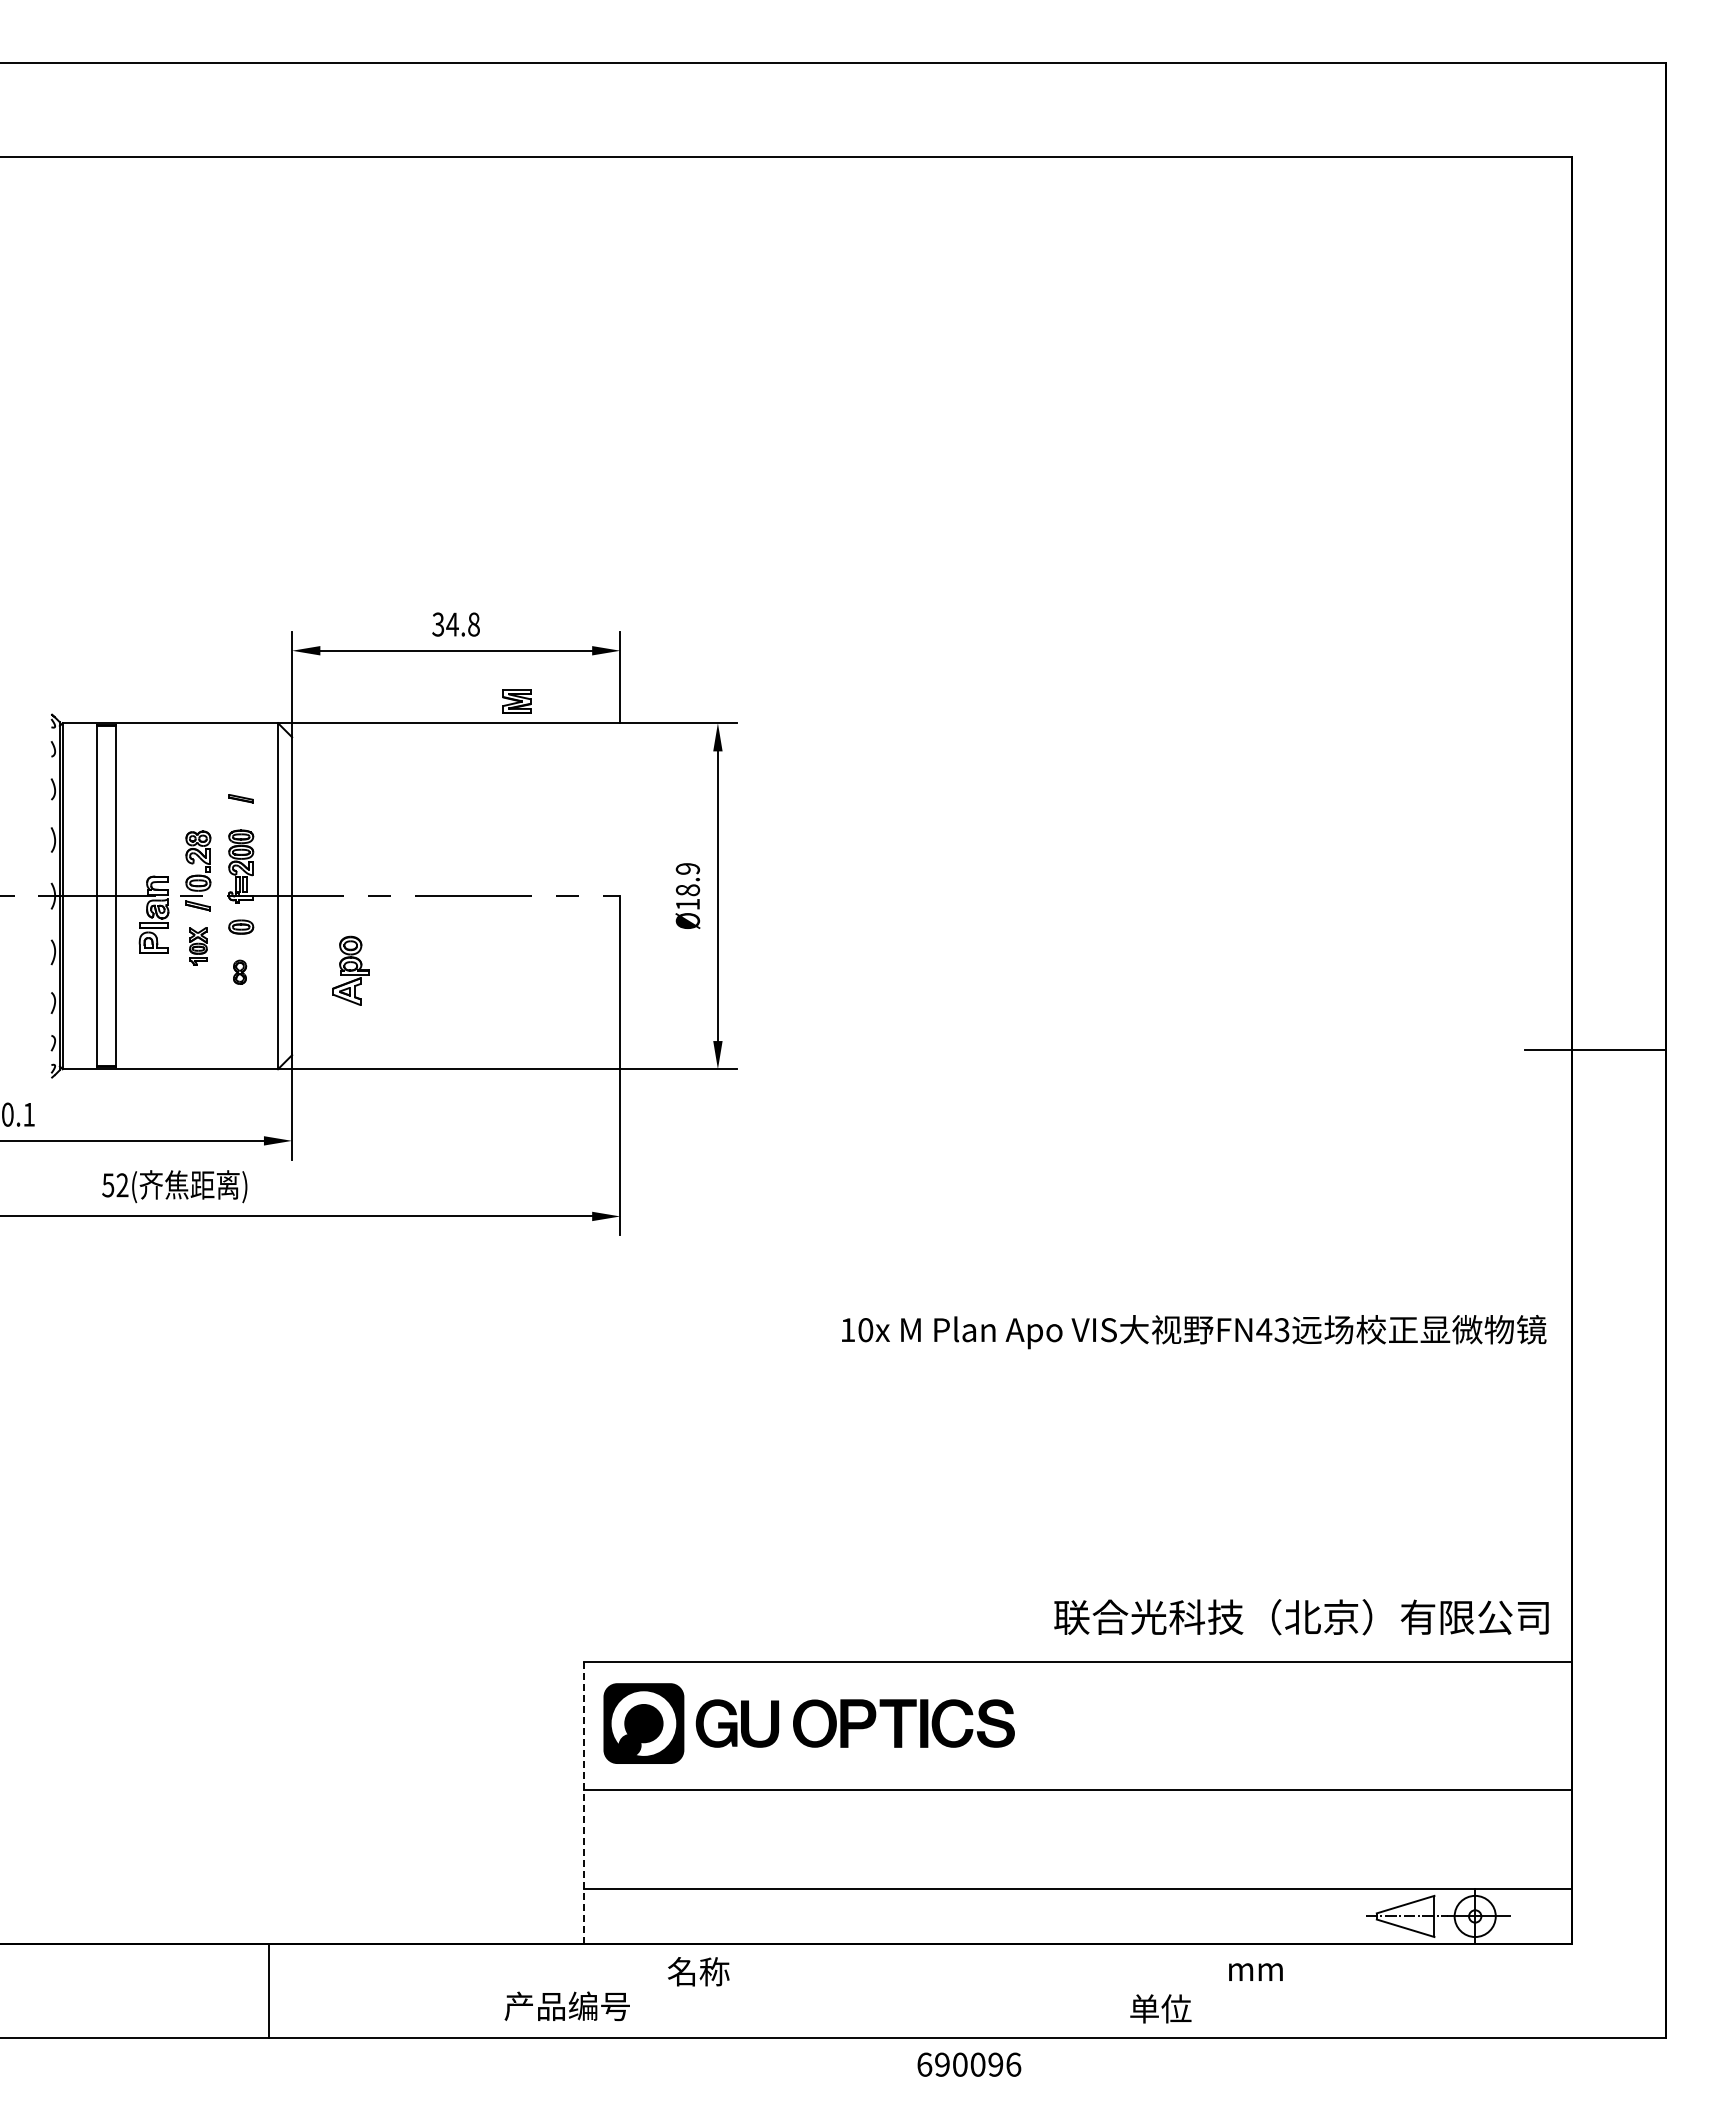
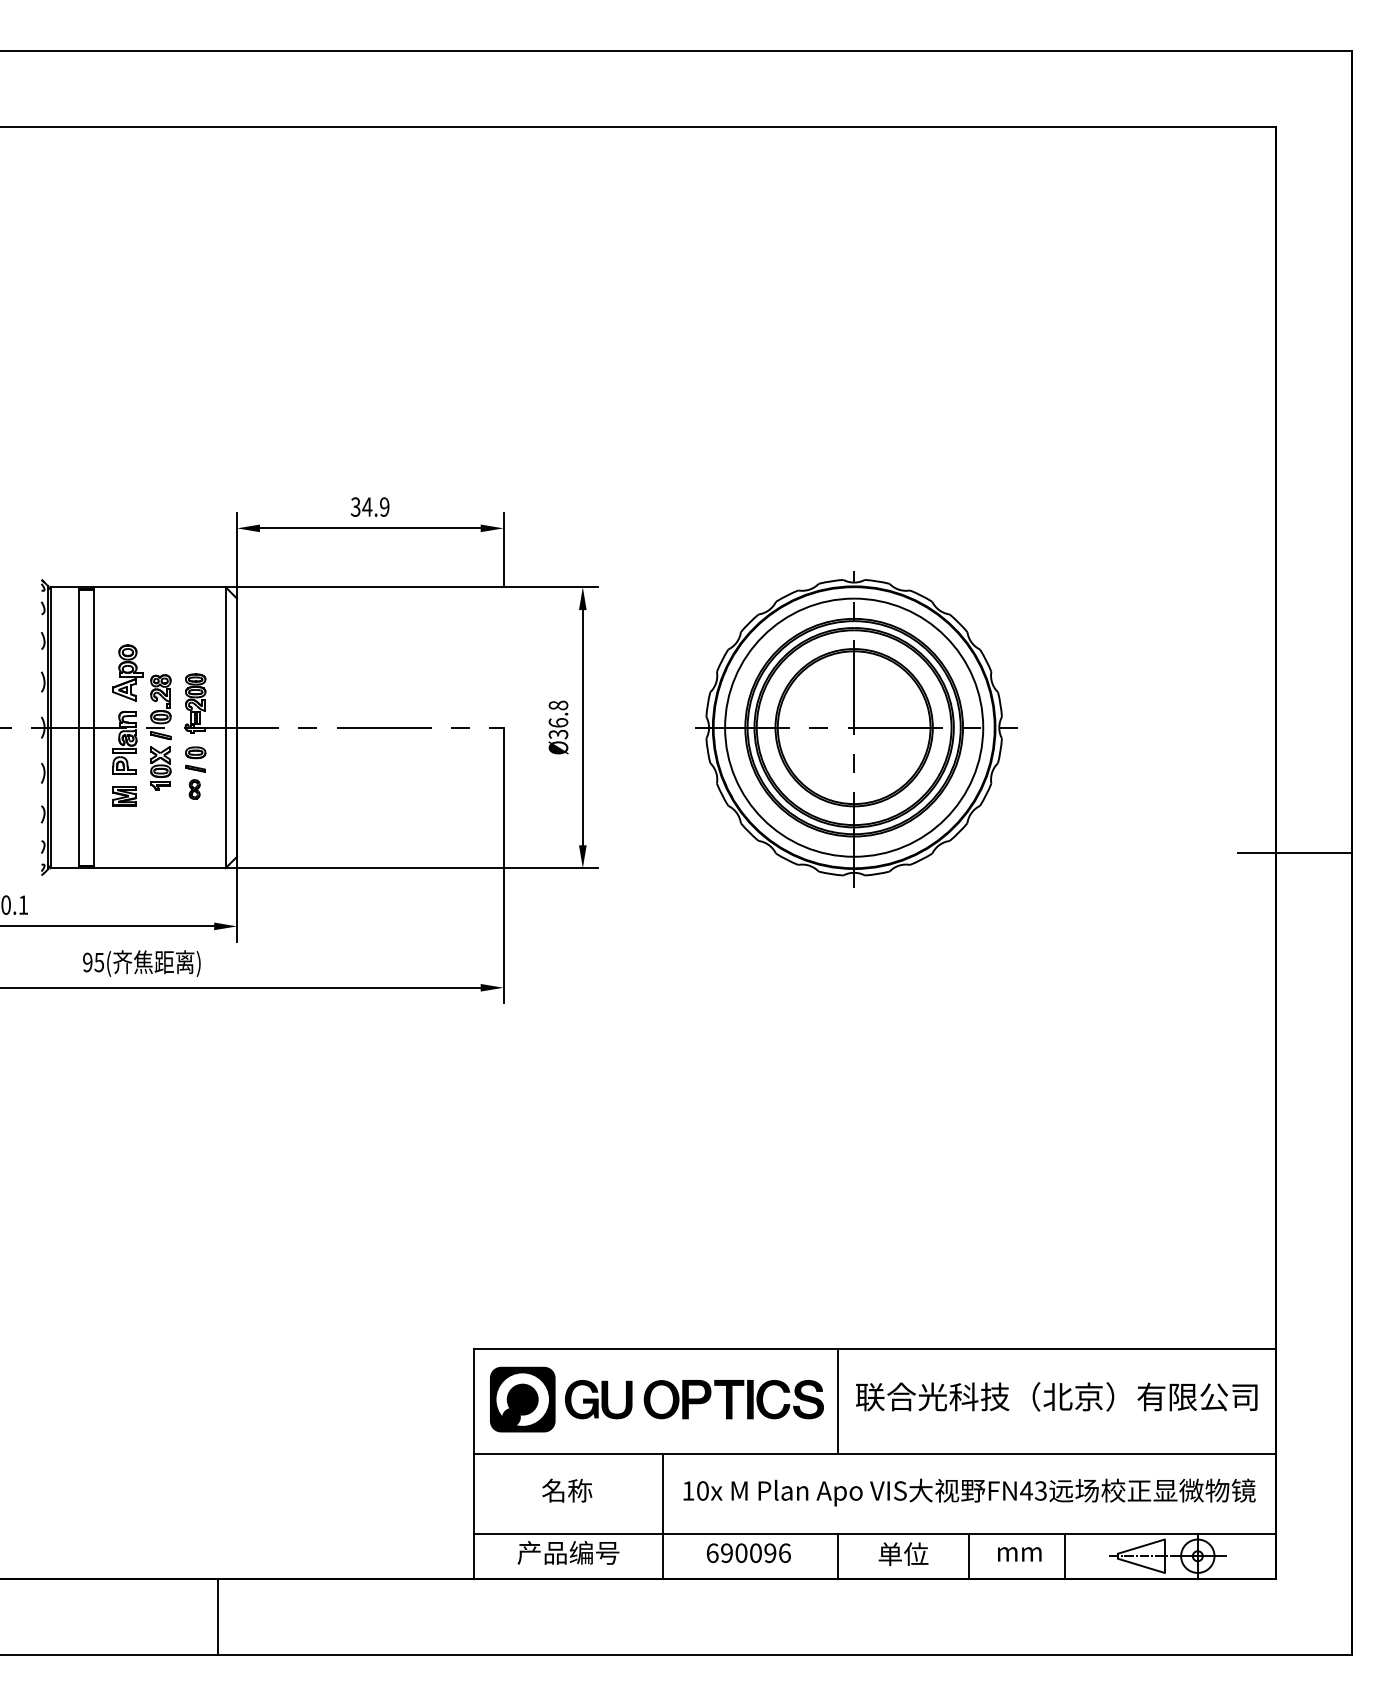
text: (473, 624) -> (384, 507), 34.8 -> 34.9
part: (516, 701) -> (124, 796), moved
part: (240, 798) -> (195, 768), moved
text: (687, 886) -> (558, 719), Ø18.9 -> Ø36.8
part: (1054, 897) -> (856, 728), added
part: (198, 946) -> (161, 768), size x1.43
part: (350, 970) -> (127, 672), moved
text: (115, 1185) -> (93, 962), 52( -> 95(
text: (1194, 1331) -> (969, 1492), moved
text: (1301, 1617) -> (1056, 1397), moved
line: (1032, 1725) -> (838, 1401), added
line: (584, 1802) -> (474, 1463), dashed -> solid
line: (816, 1866) -> (662, 1515), added
line: (1032, 1915) -> (838, 1555), added
line: (1192, 1915) -> (968, 1555), added
line: (1311, 1915) -> (1064, 1555), added
text: (698, 1971) -> (567, 1490), moved
text: (1255, 1971) -> (1019, 1553), moved
text: (566, 2006) -> (567, 1553), moved
text: (1160, 2008) -> (903, 1553), moved
text: (969, 2064) -> (748, 1553), moved

